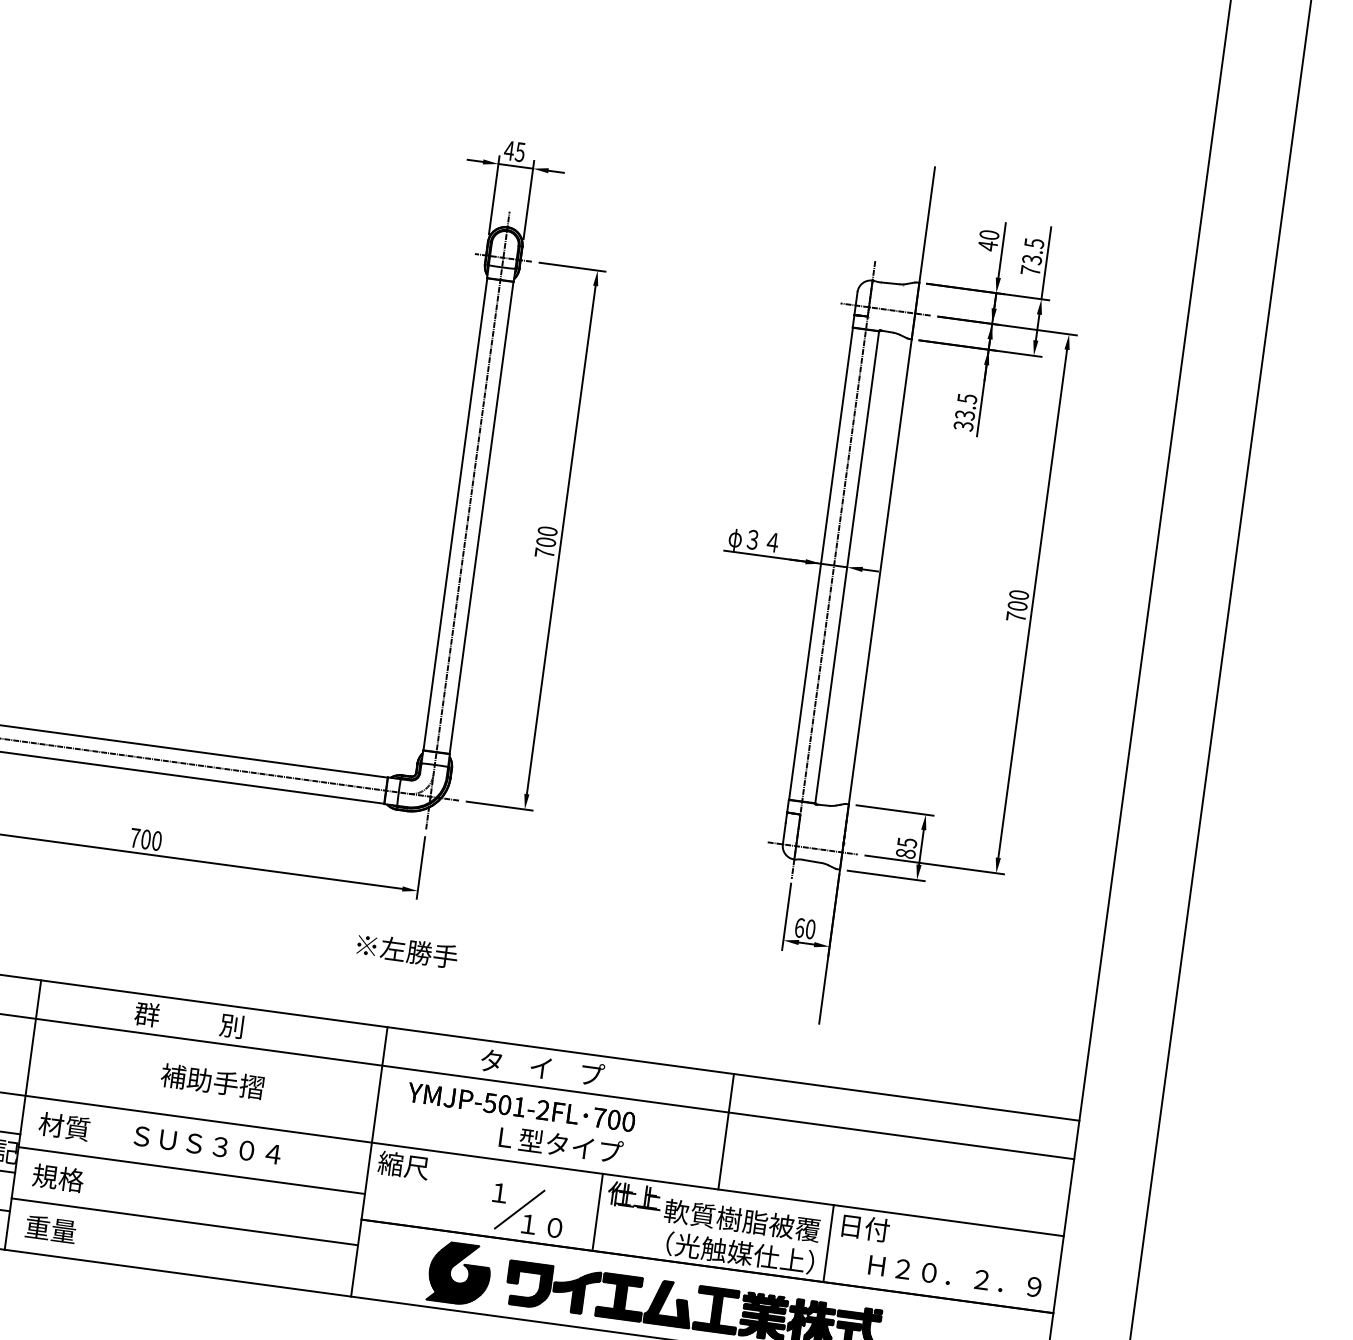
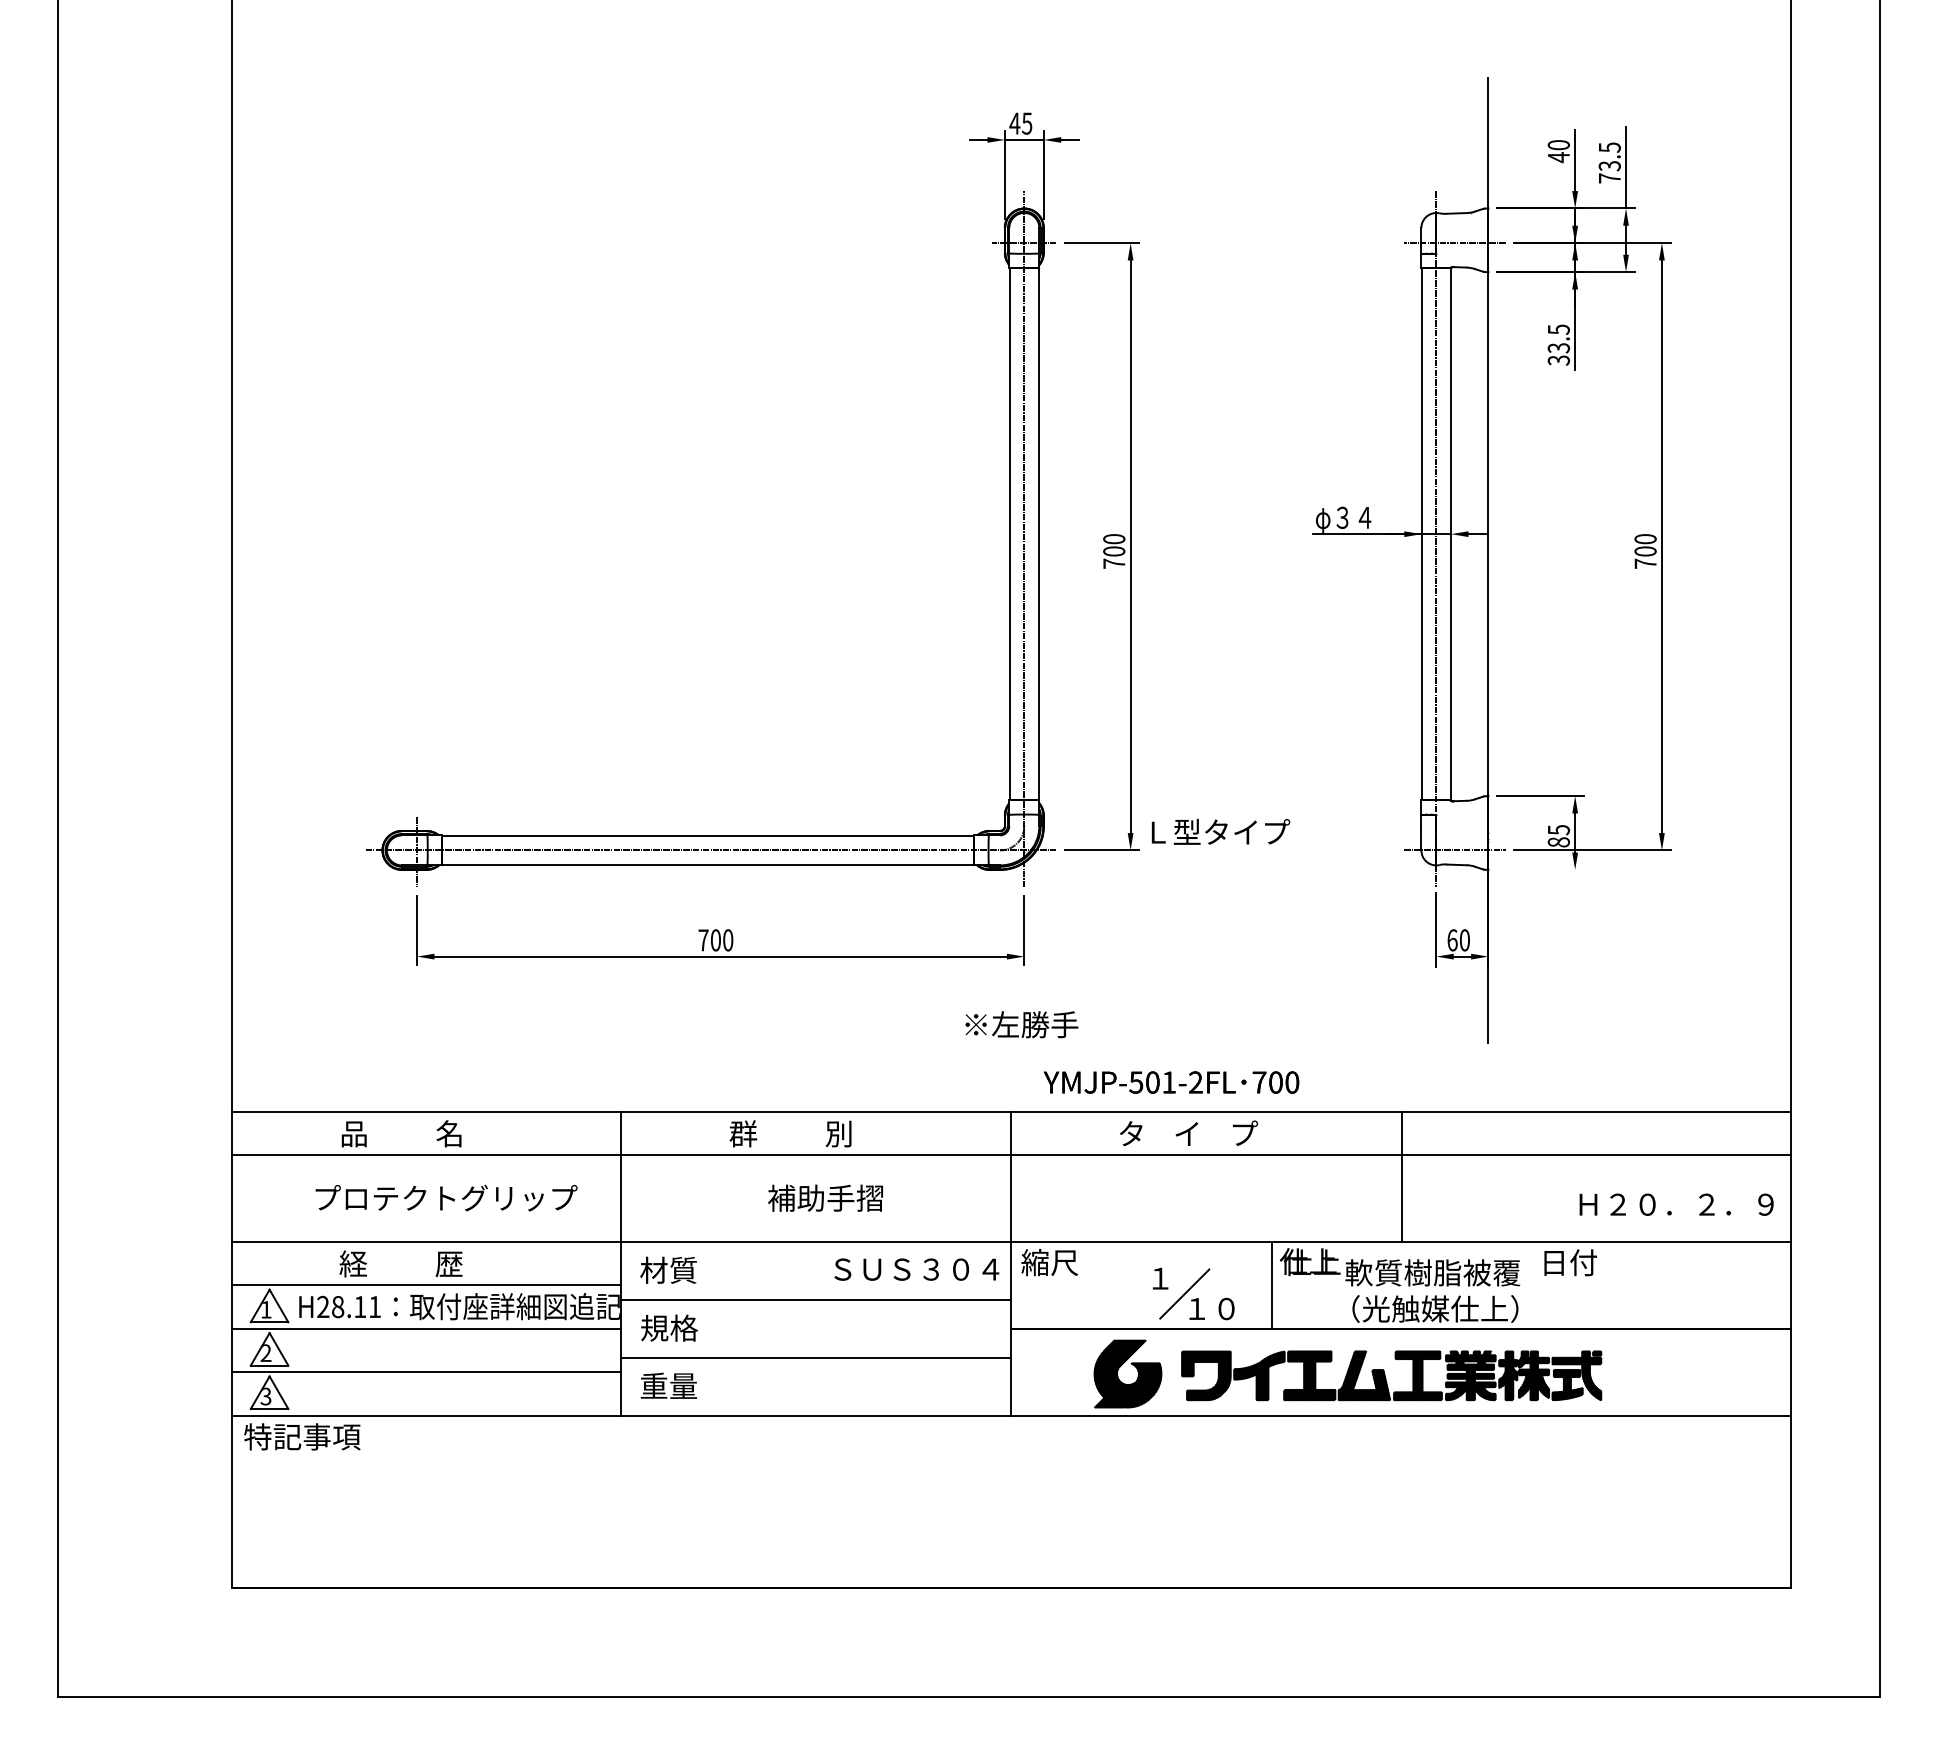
line: (886, 875) -> (1540, 869), removed
text: (521, 1107) -> (1171, 1082), moved
text: (560, 1144) -> (1220, 831), moved
text: (207, 1145) -> (916, 1269), moved
line: (828, 1243) -> (1531, 1285), removed
text: (954, 1276) -> (1676, 1204), moved

